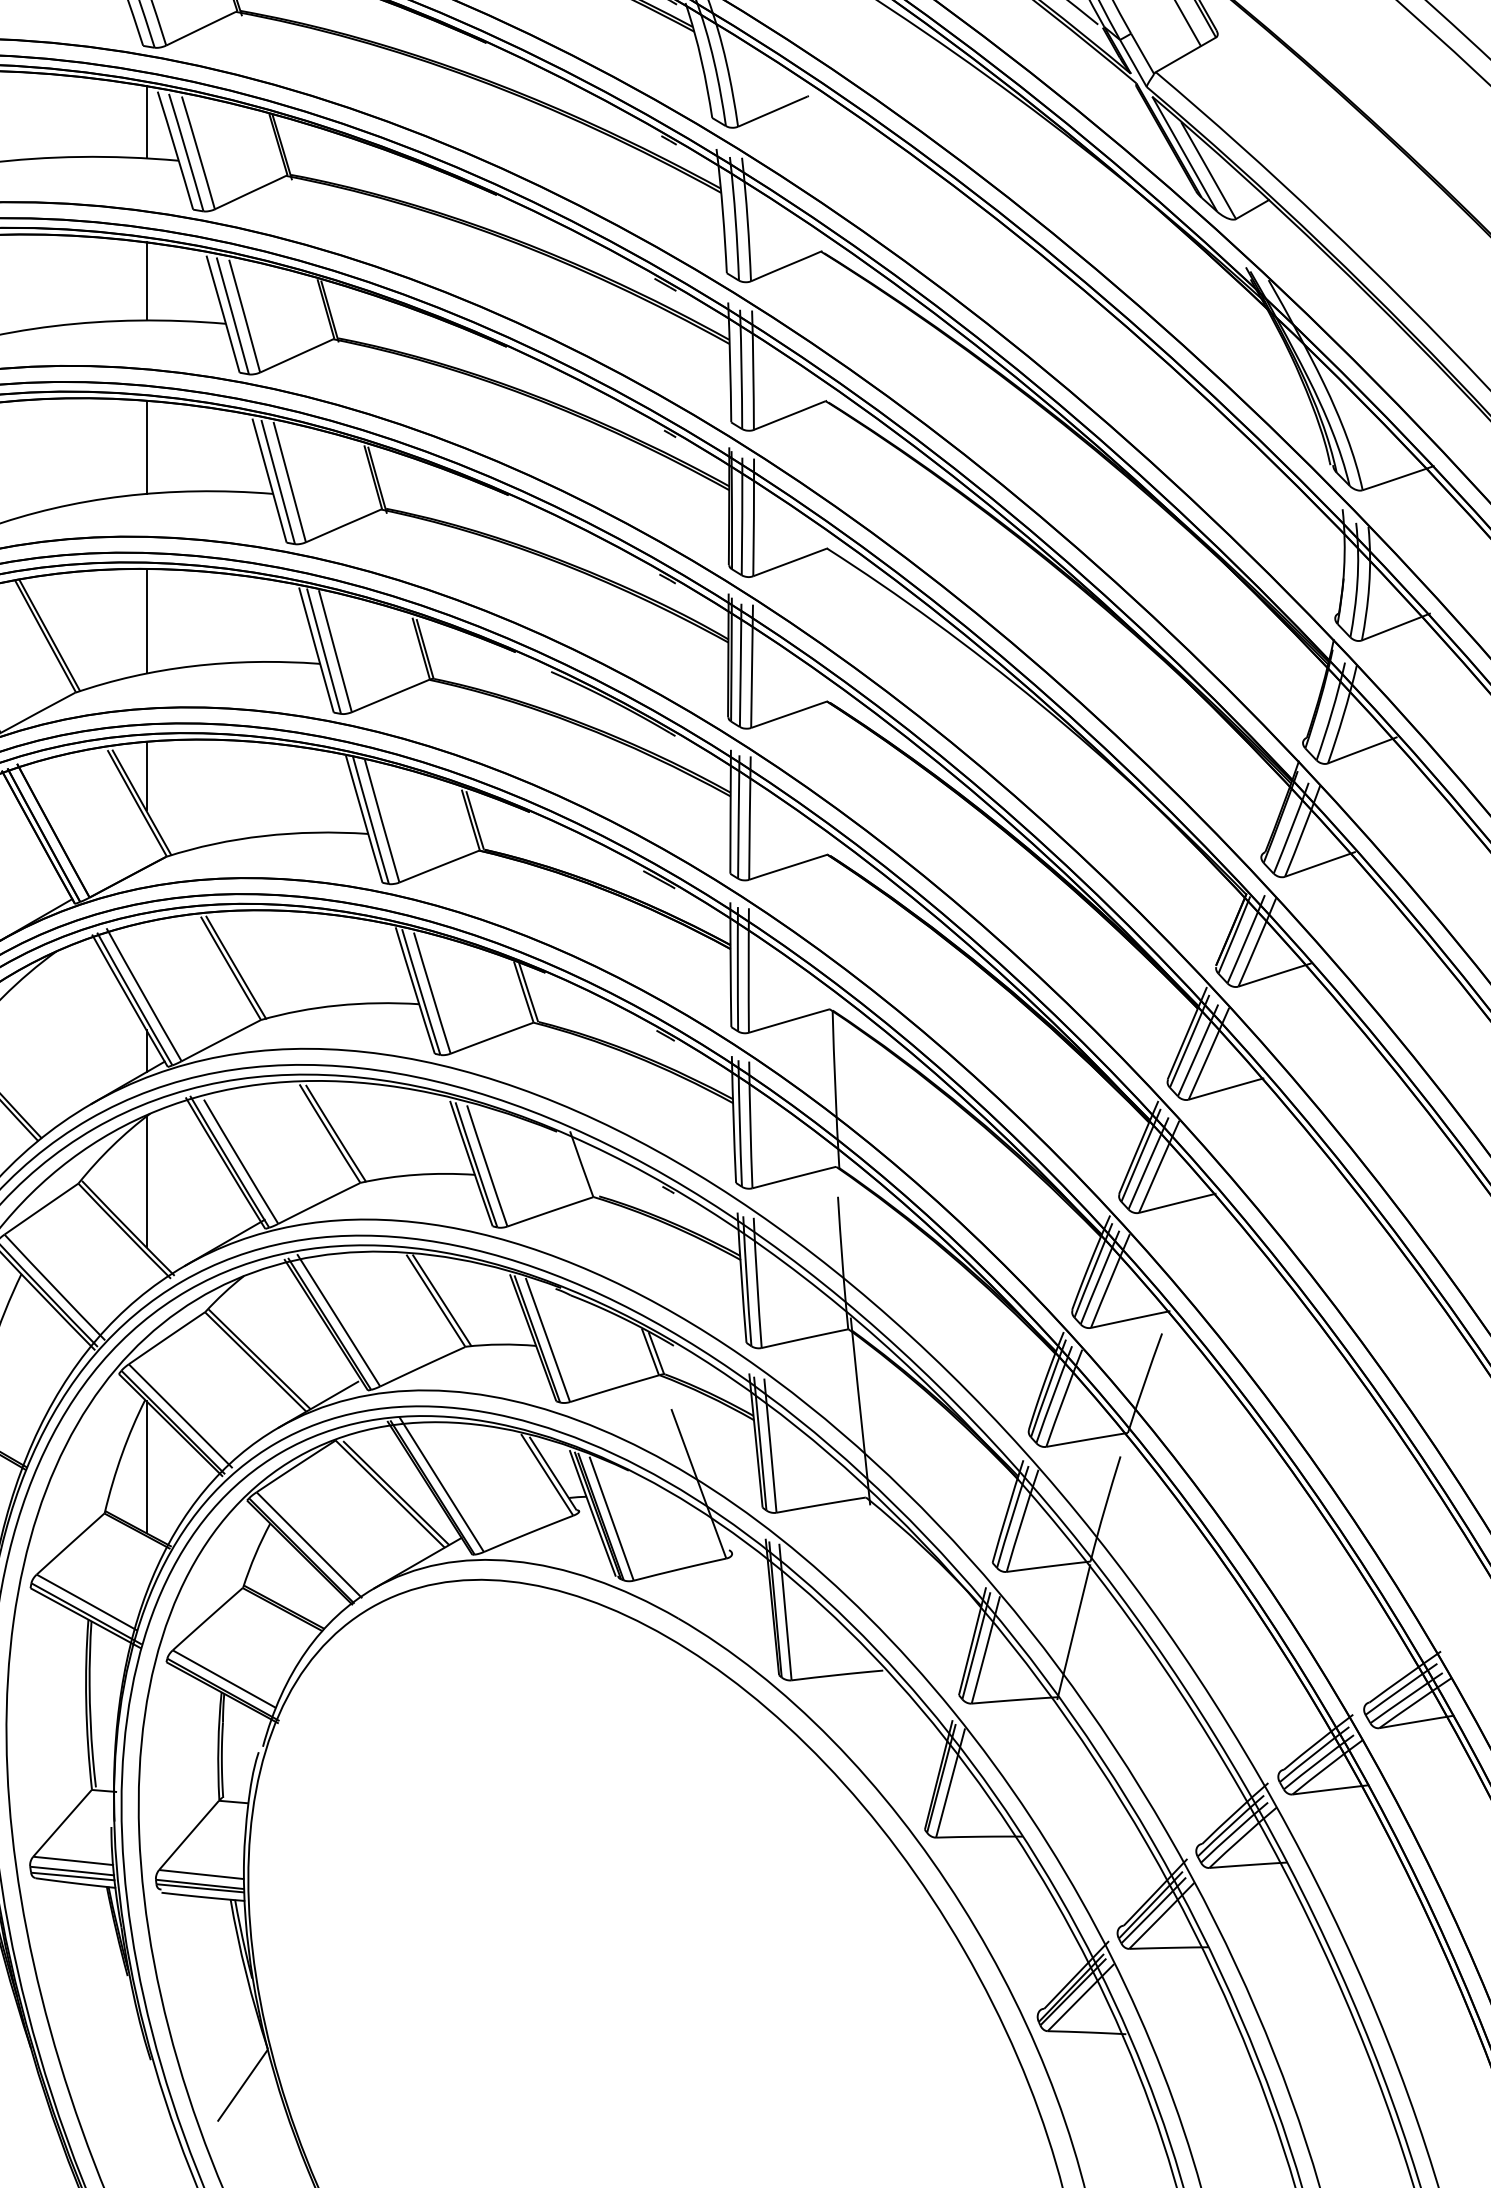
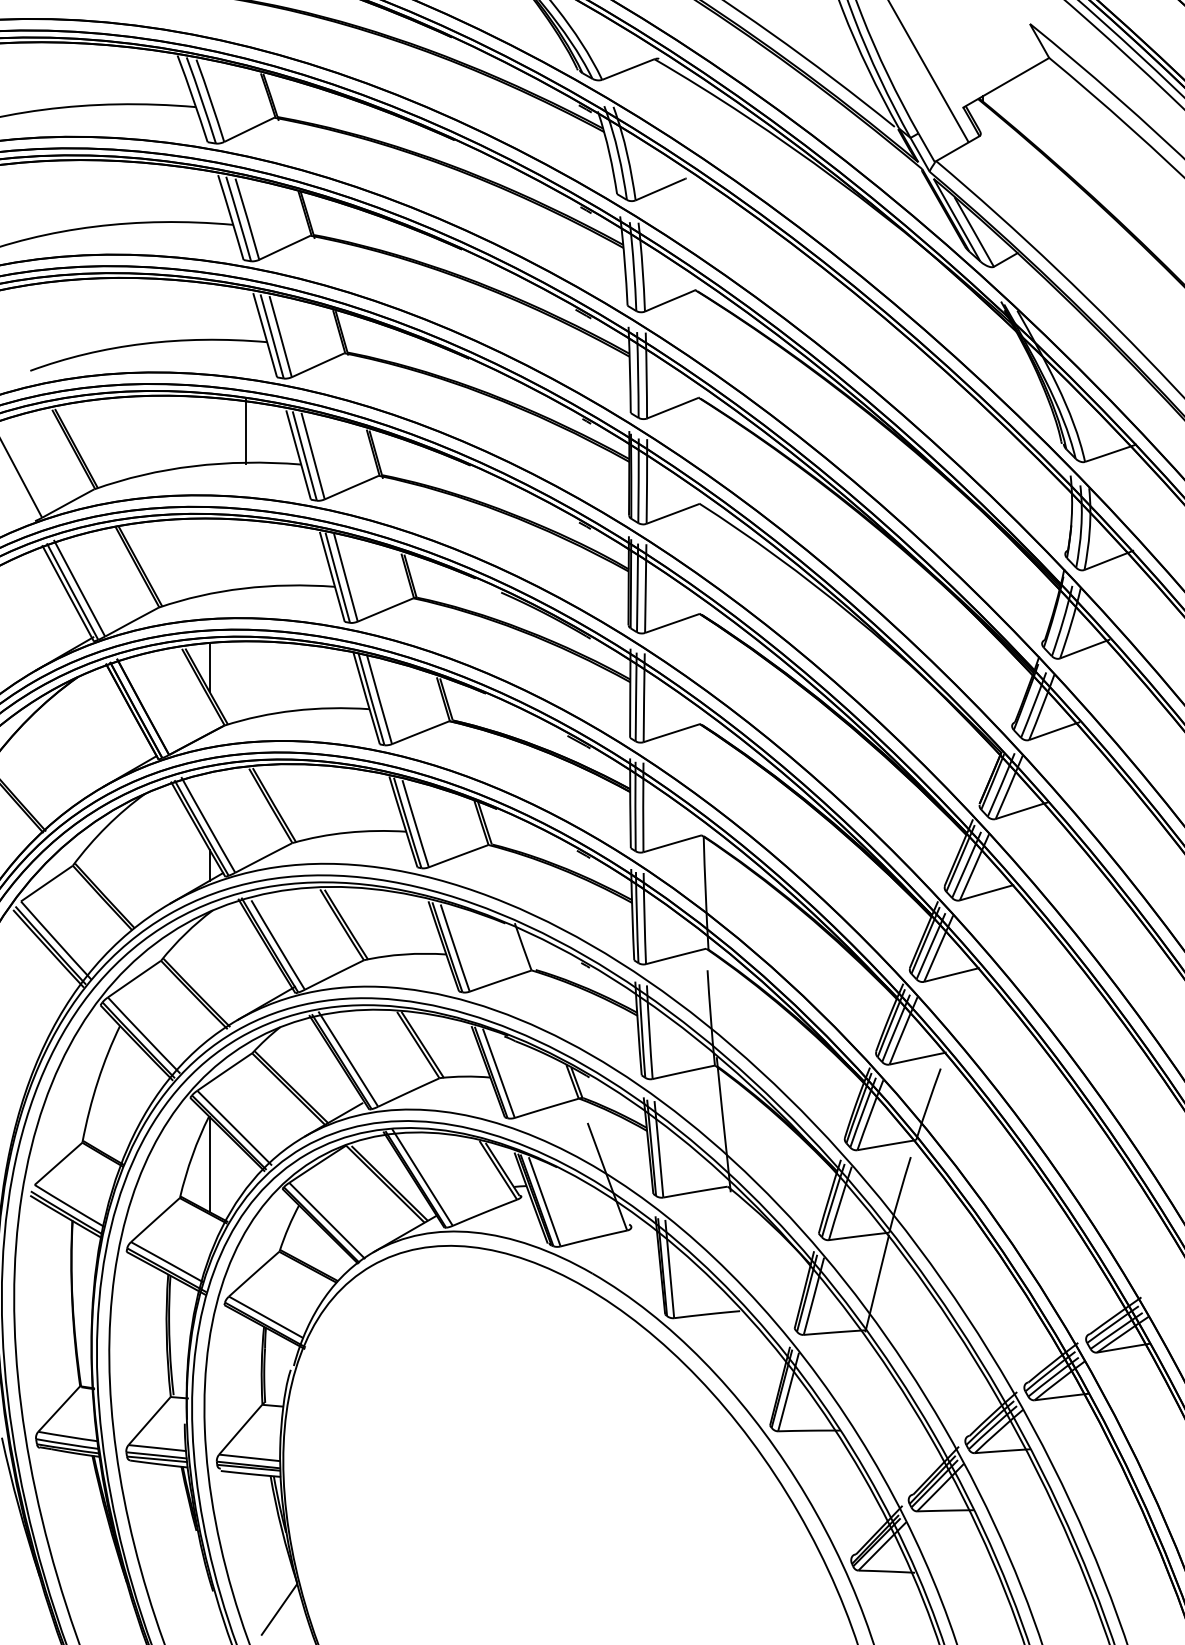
line: (147, 122) -> (210, 197), removed
line: (147, 281) -> (210, 311), removed
line: (147, 446) -> (246, 430), moved
line: (147, 620) -> (210, 555), removed
line: (147, 1181) -> (210, 959), removed

